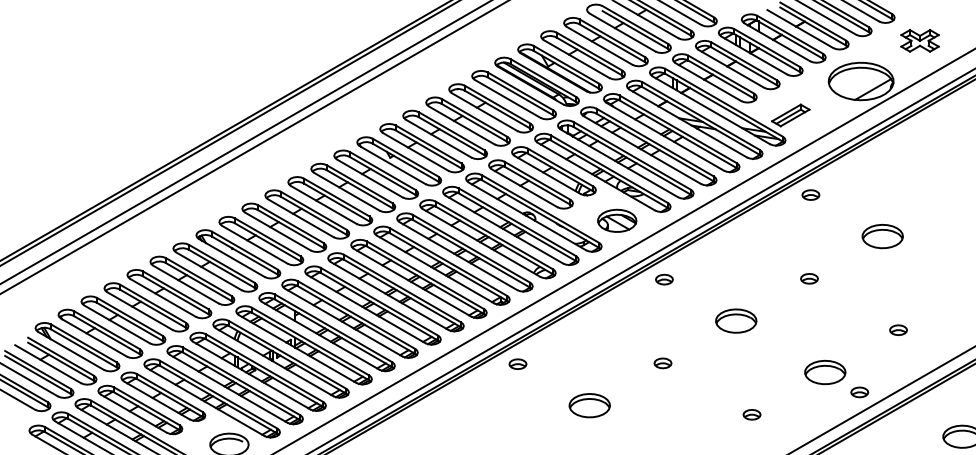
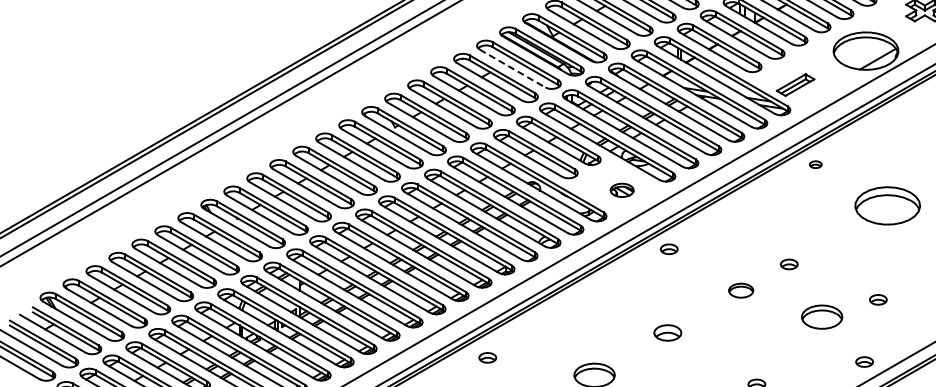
line: (507, 98) -> (512, 68), solid -> dashed
part: (810, 194) -> (815, 164), size x0.7
part: (617, 220) -> (622, 190), size x0.6
part: (882, 236) -> (887, 206), size x1.6
part: (809, 278) -> (789, 264), moved
part: (736, 320) -> (741, 290), size x0.6
part: (898, 329) -> (878, 299), moved
part: (517, 363) -> (487, 357), moved
part: (662, 363) -> (667, 333), size x1.6
part: (825, 372) -> (822, 317), moved

